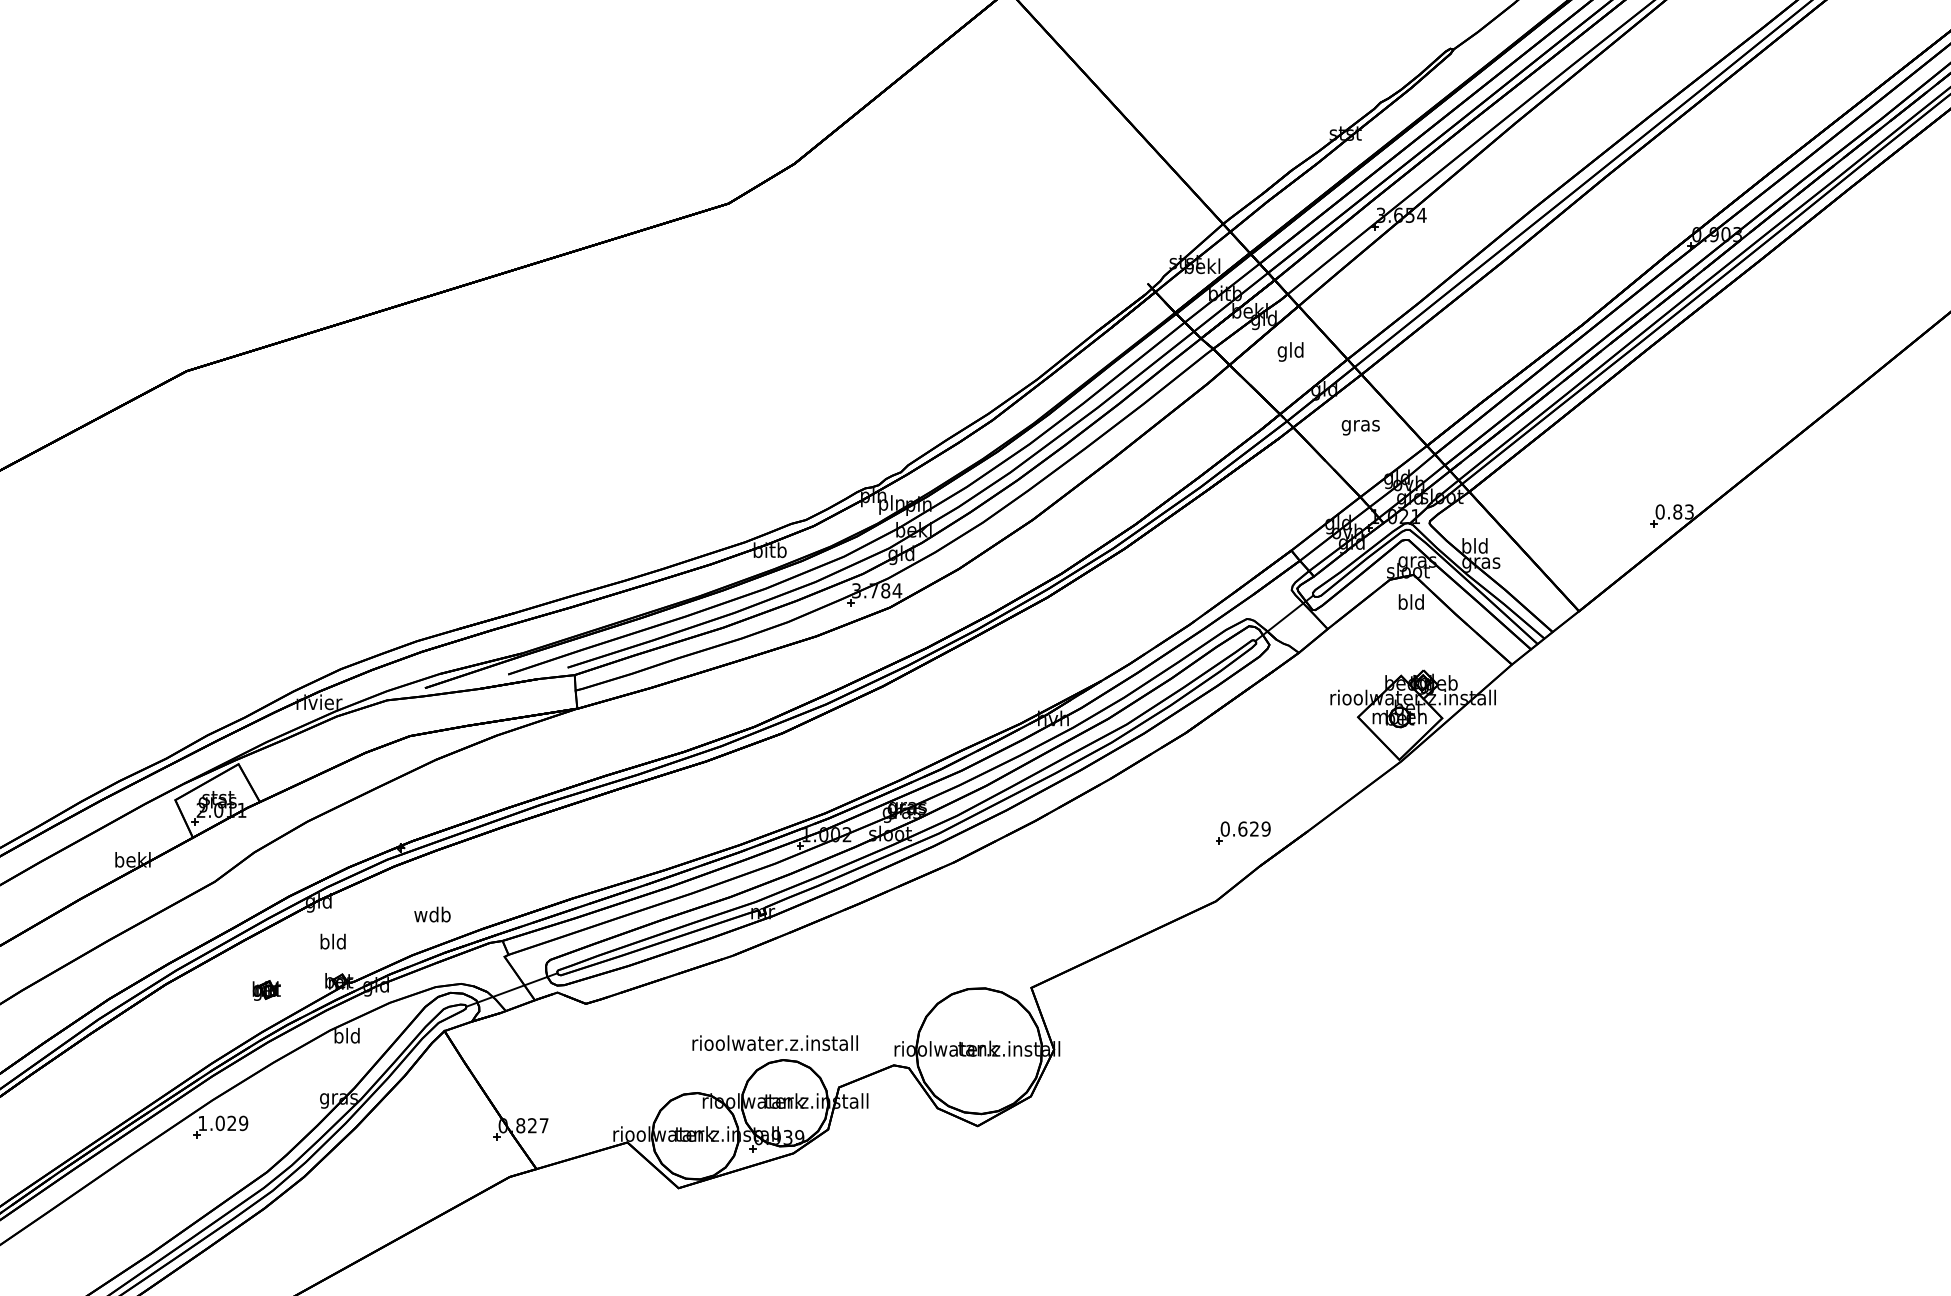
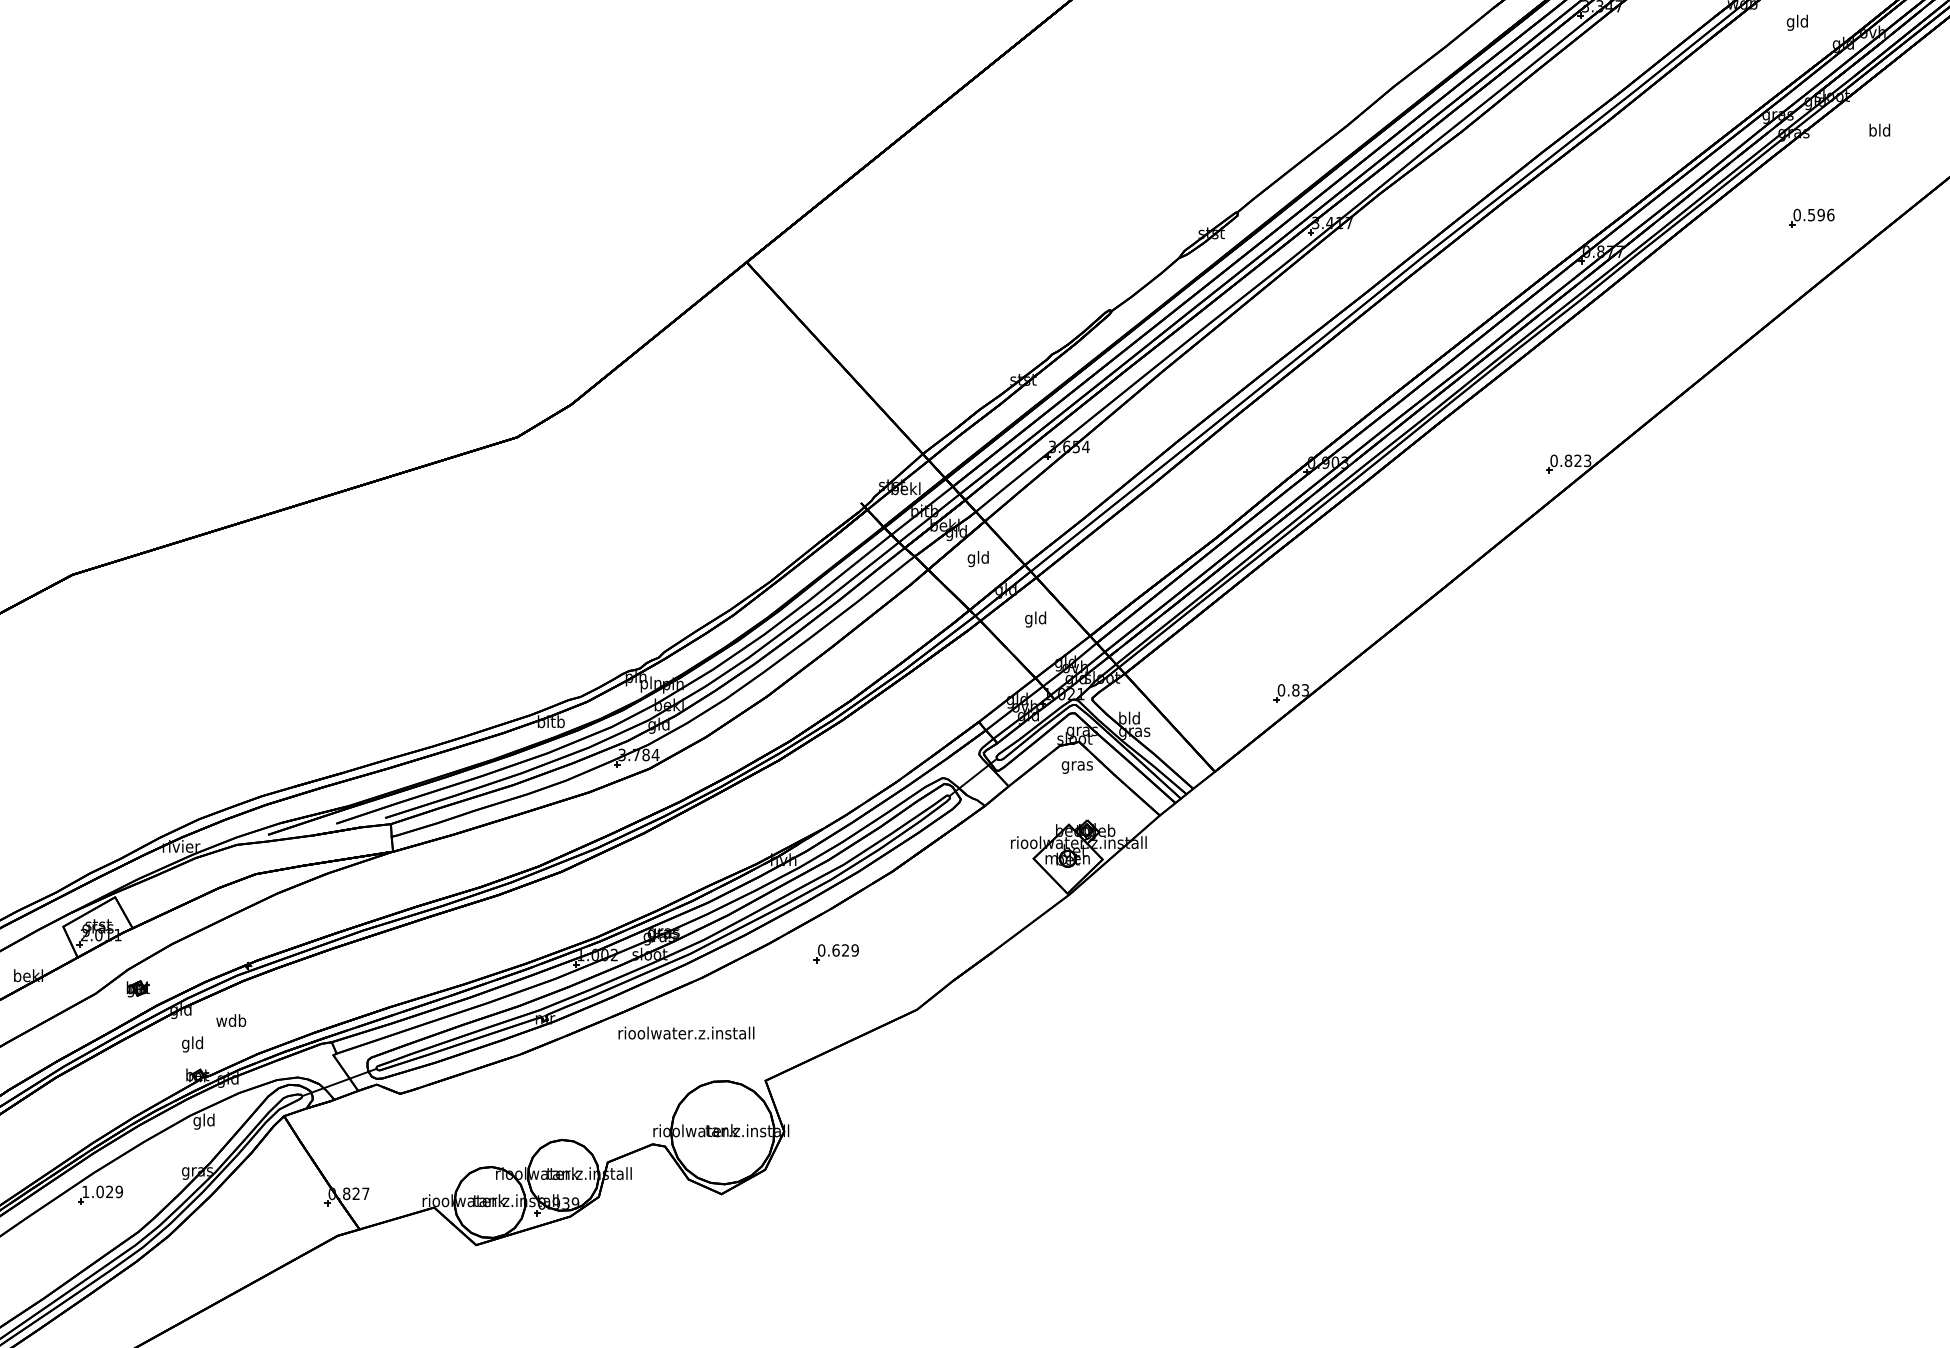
text: (1360, 425) -> (1035, 619), gras -> gld
text: (1410, 603) -> (1076, 765), bld -> gras
part: (1242, 832) -> (835, 953), moved
text: (432, 914) -> (231, 1020), moved
text: (324, 943) -> (185, 1044), bld -> gld
part: (265, 990) -> (137, 988), moved
text: (338, 1037) -> (197, 1121), bld -> gld
text: (775, 1042) -> (686, 1032), moved

